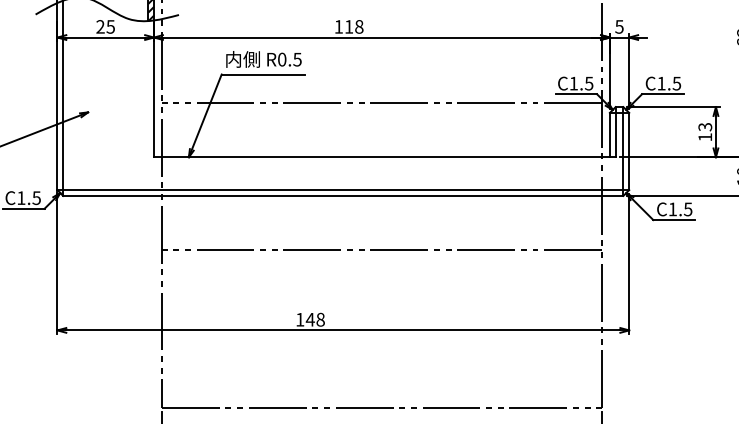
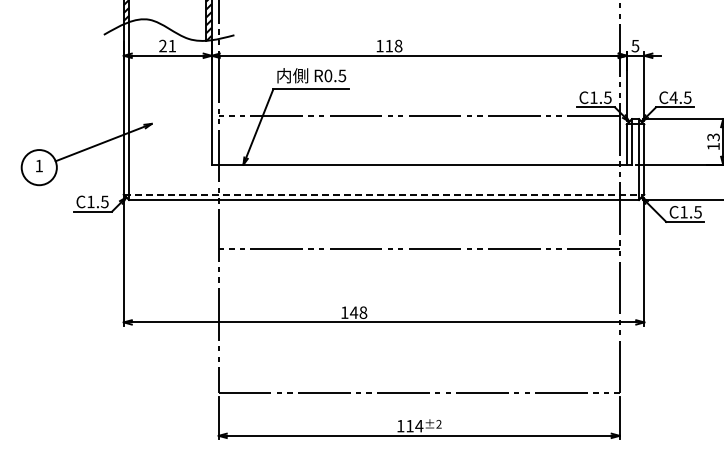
text: (110, 27) -> (172, 46), 25 -> 21
text: (661, 83) -> (673, 97), C1.5 -> C4.5
line: (343, 189) -> (384, 194), solid -> dashed

